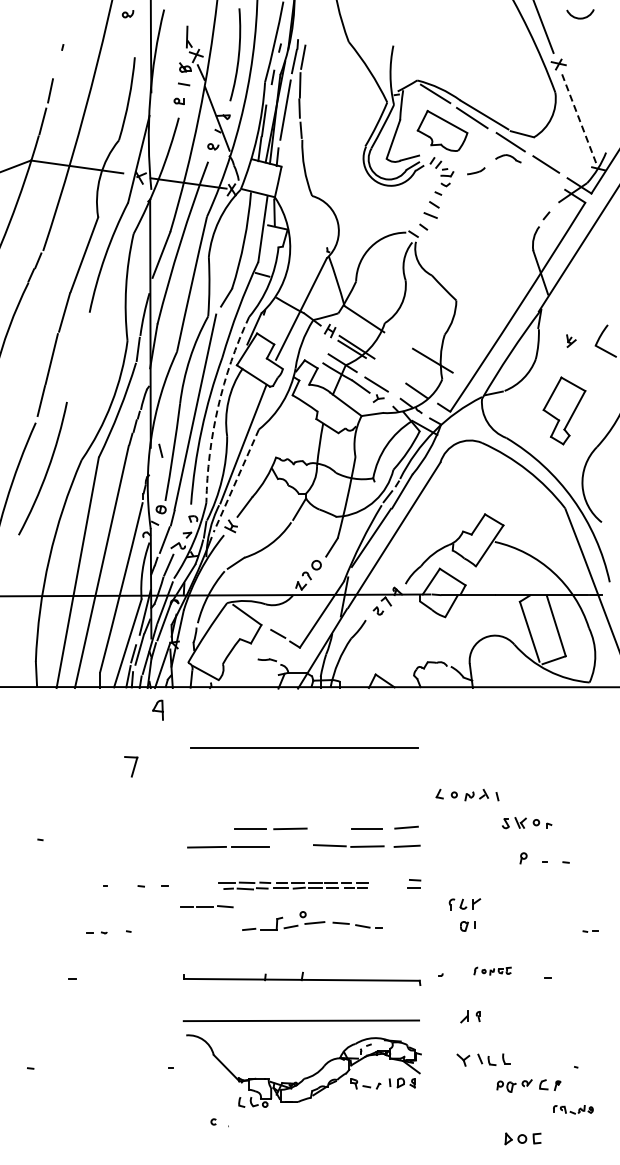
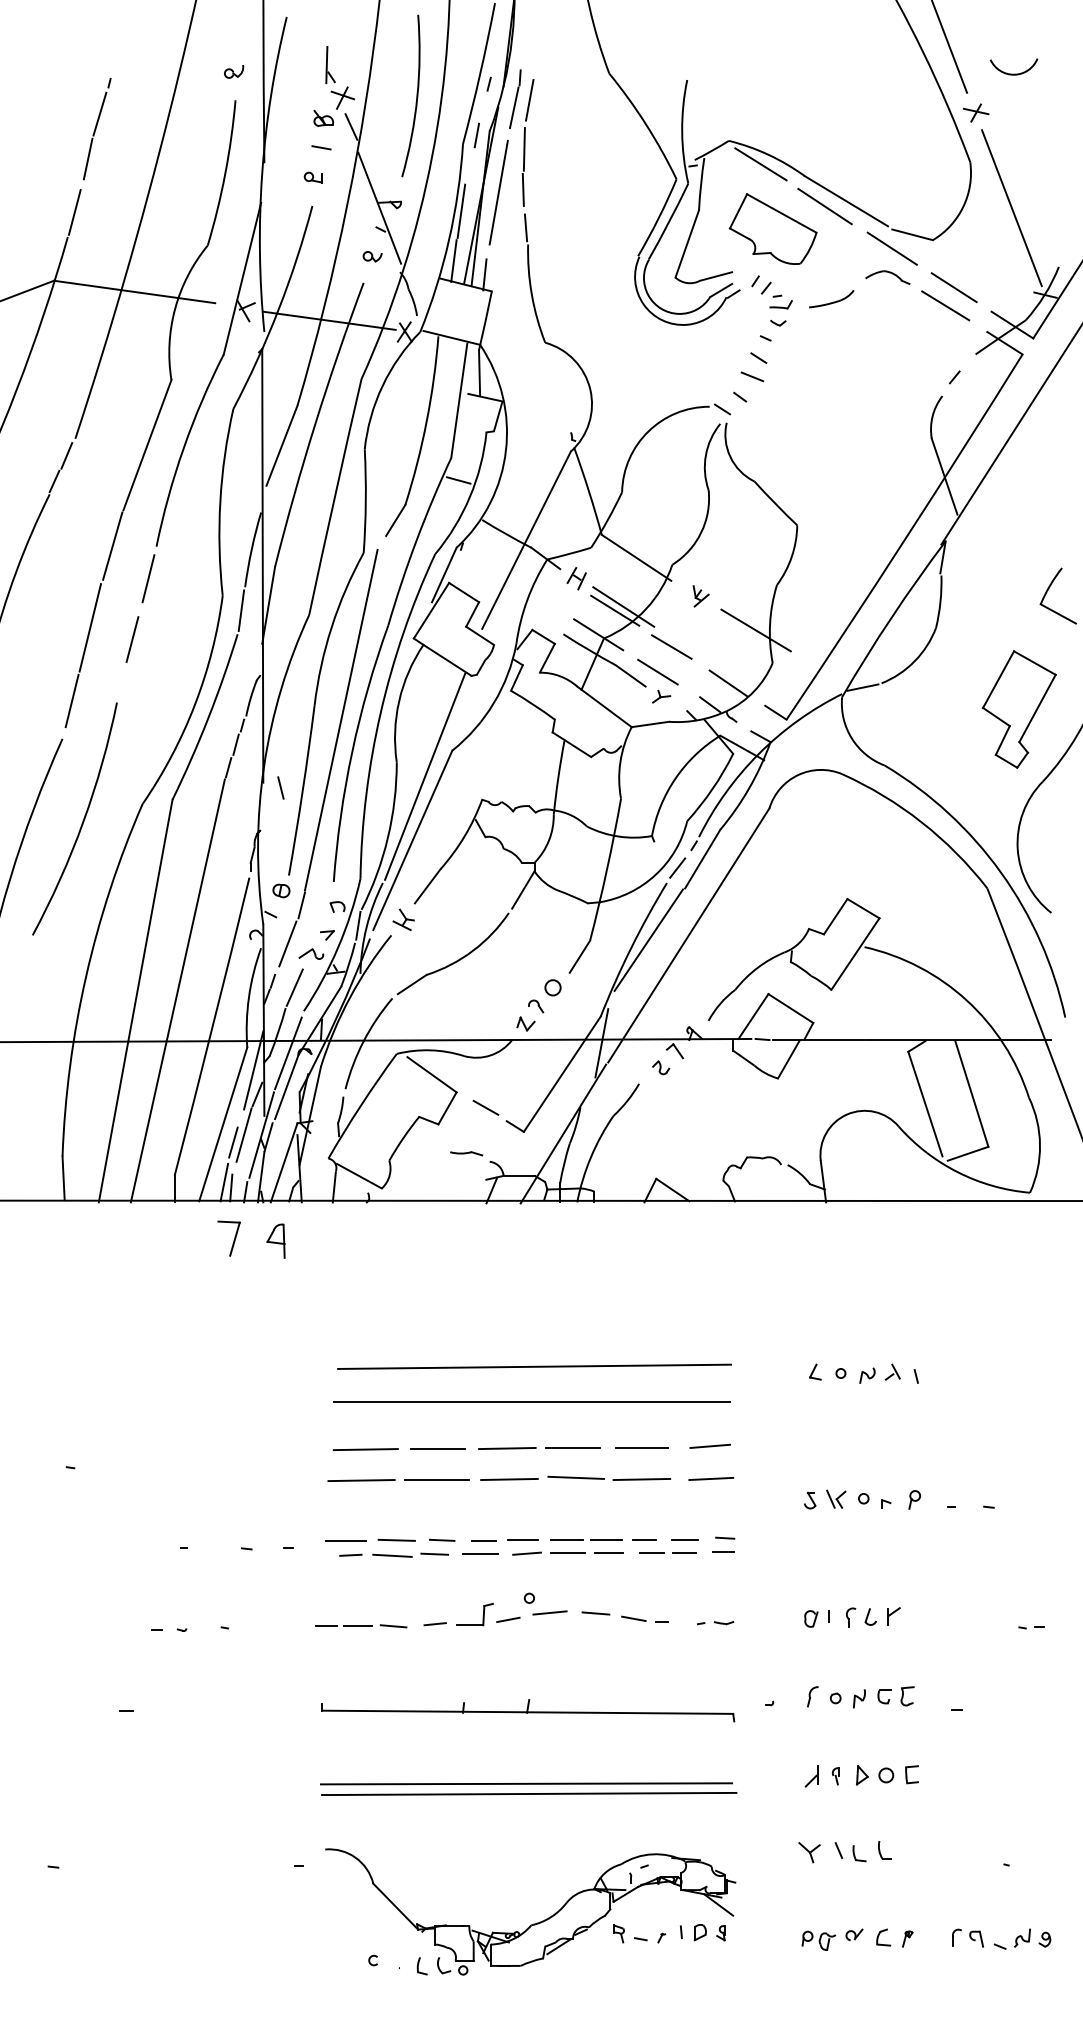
part: (127, 14) -> (233, 72), moved
arc: (580, 17) -> (1014, 72), moved
line: (56, 64) -> (98, 112), added
line: (579, 118) -> (1012, 207), dashed -> solid
part: (476, 170) -> (832, 298), size x1.43
line: (540, 174) -> (944, 305), added
line: (84, 330) -> (147, 577), added
part: (571, 340) -> (701, 595), moved
line: (75, 365) -> (131, 638), added
line: (384, 369) -> (671, 645), added
arc: (218, 407) -> (381, 712), dashed -> solid
part: (564, 410) -> (1019, 708), moved
line: (236, 481) -> (413, 841), dashed -> solid
line: (304, 747) -> (531, 1400), moved
part: (131, 766) -> (229, 1238), moved
line: (305, 782) -> (533, 1367), added
part: (467, 794) -> (863, 1372), moved
part: (527, 823) -> (848, 1500), moved
line: (327, 828) -> (572, 1447), added
line: (209, 829) -> (365, 1449), added
line: (291, 846) -> (509, 1479), added
part: (293, 885) -> (512, 1547), size x1.43
part: (464, 904) -> (872, 1617), moved
part: (206, 906) -> (360, 1626), moved
part: (409, 928) -> (715, 1622), added
part: (492, 970) -> (860, 1695), size x1.67
line: (302, 1026) -> (528, 1793), added
part: (304, 1077) -> (531, 1923), moved
part: (528, 1085) -> (856, 1938), moved
part: (573, 1109) -> (1001, 1938), size x1.43
part: (522, 1138) -> (886, 1774), moved

